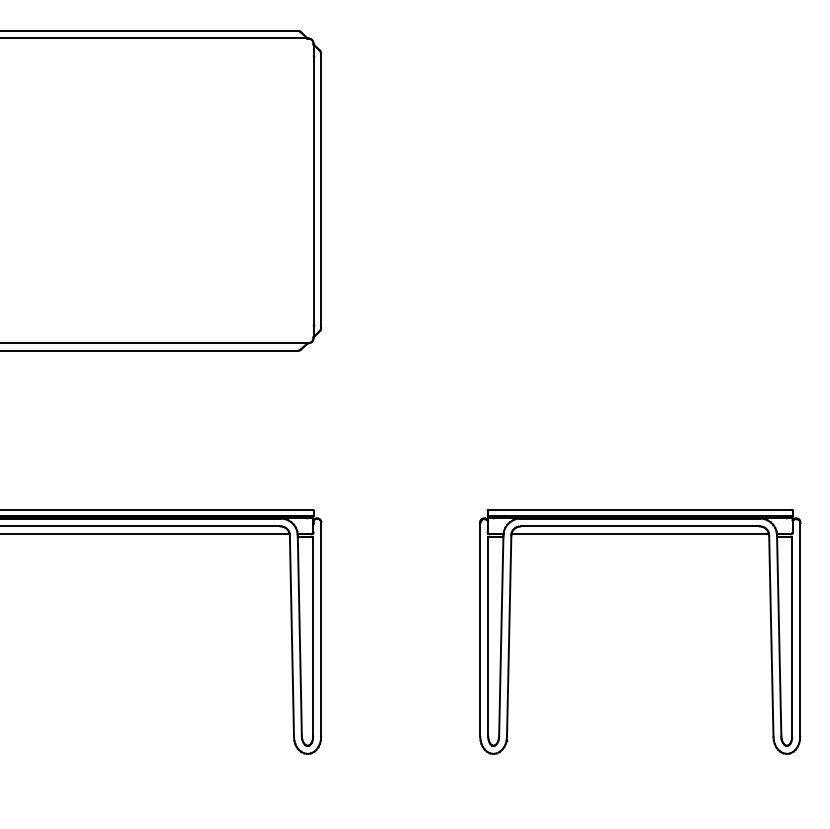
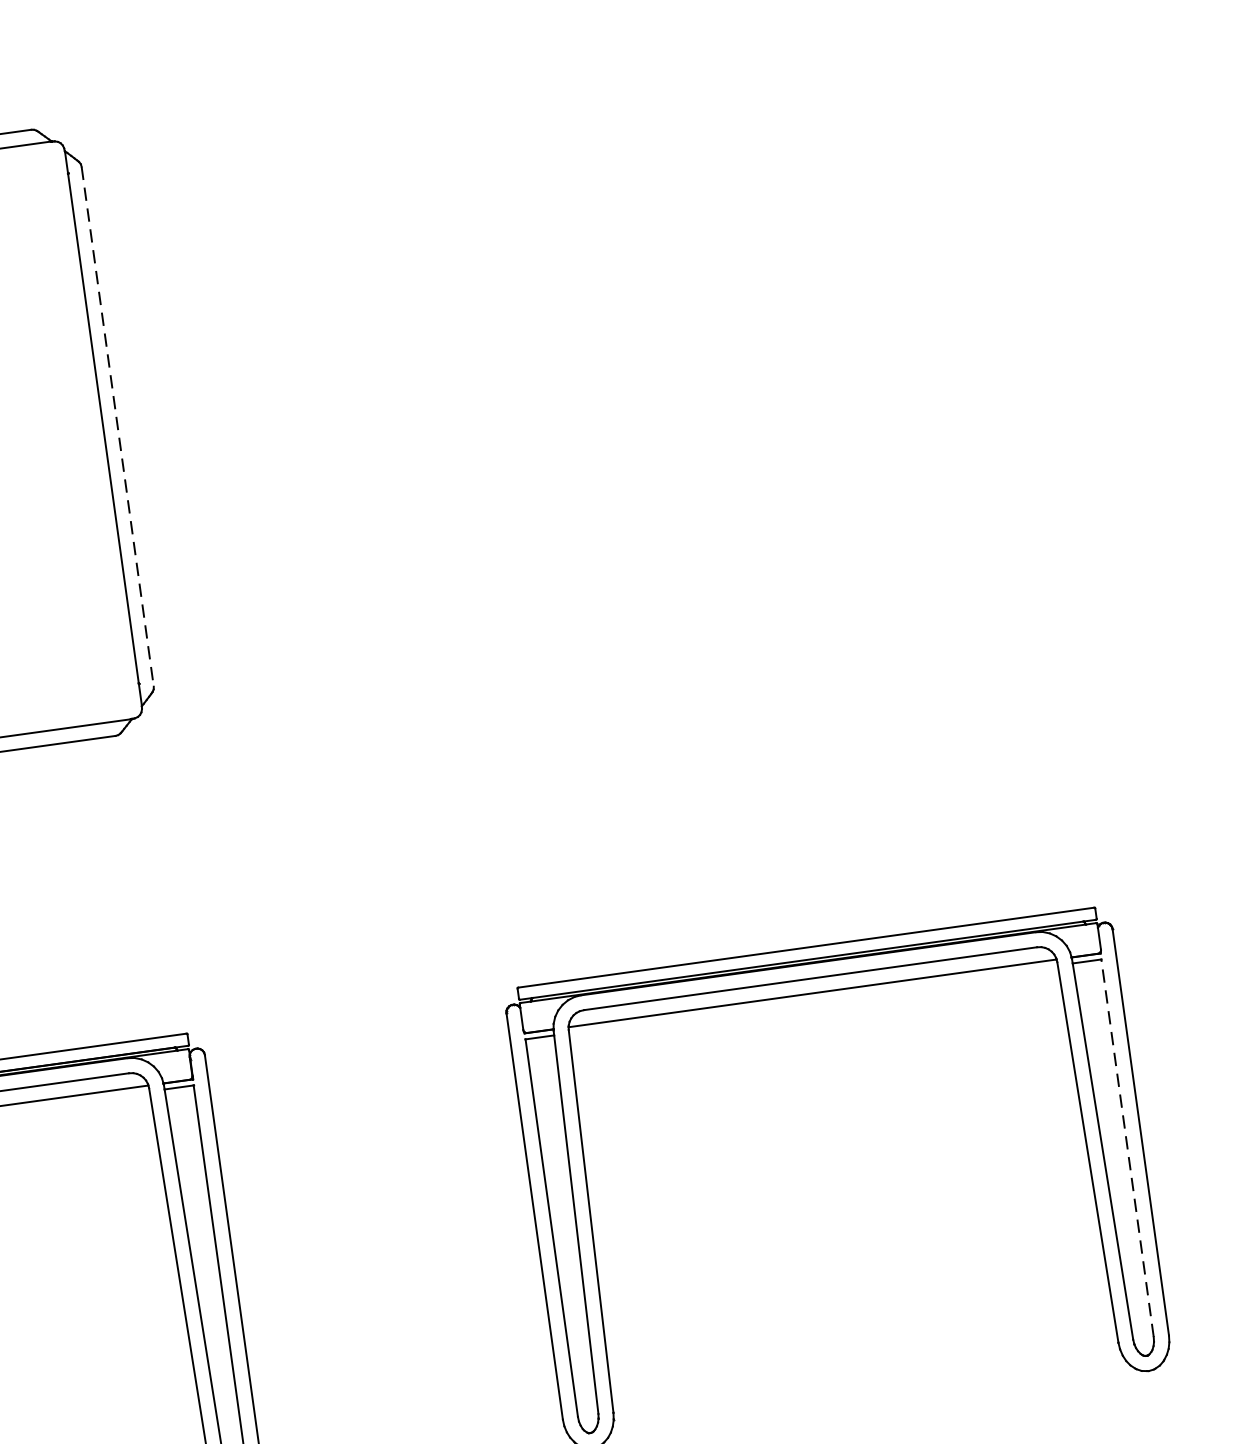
line: (321, 191) -> (118, 427), solid -> dashed
line: (792, 637) -> (1128, 1149), solid -> dashed

